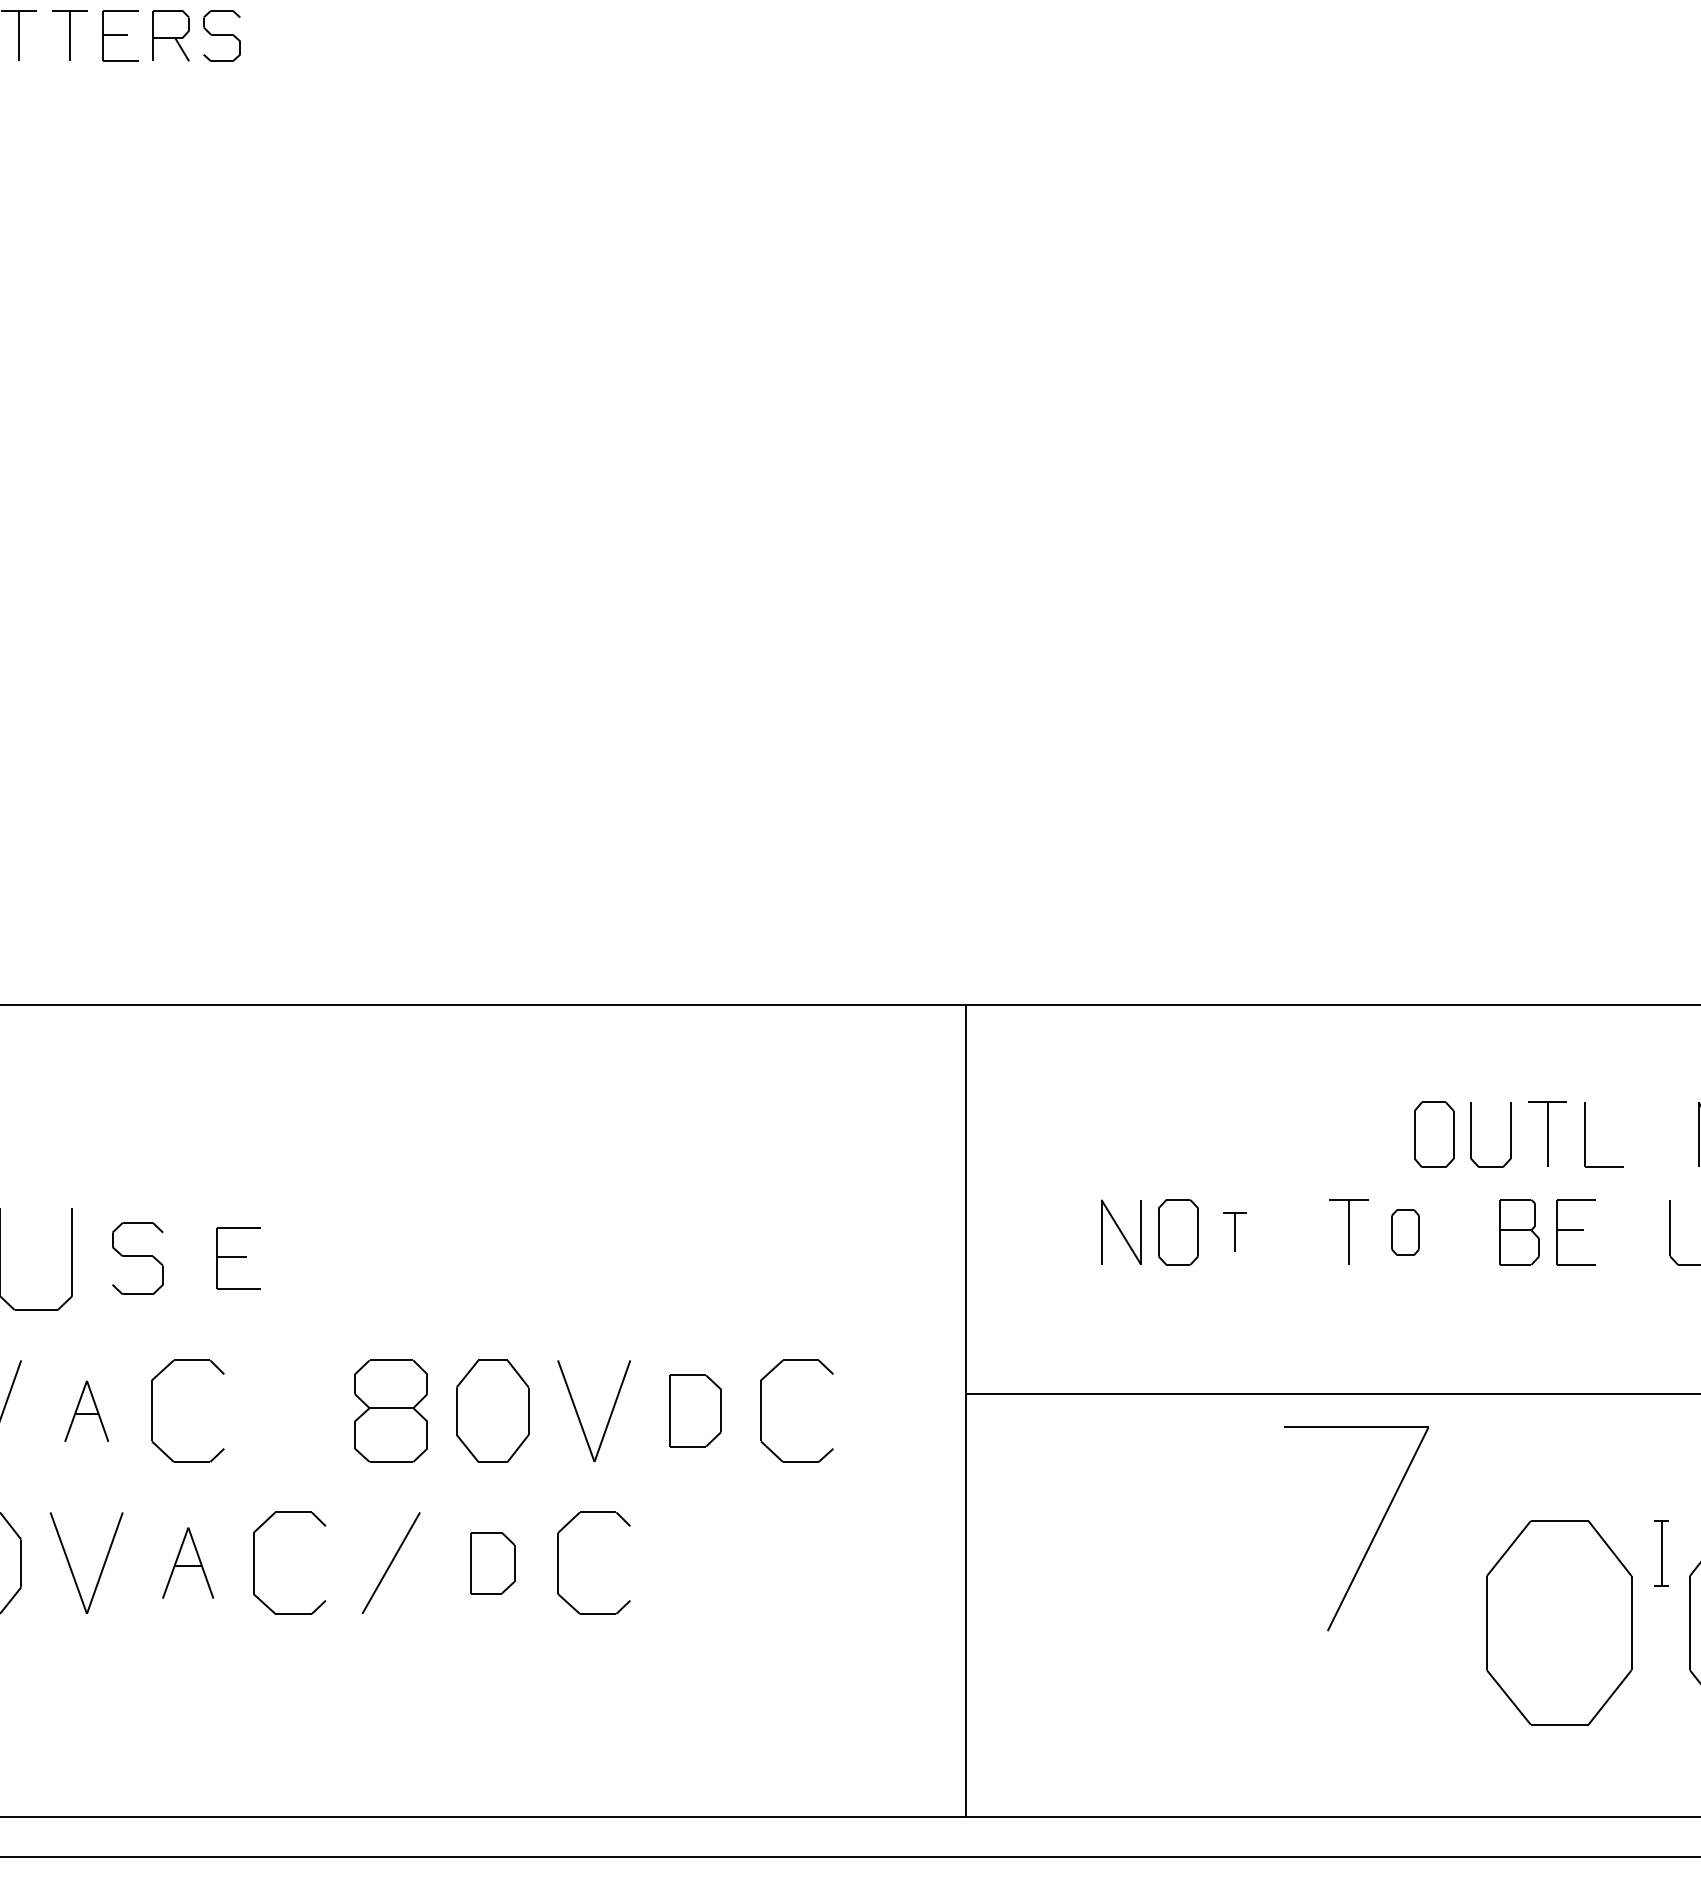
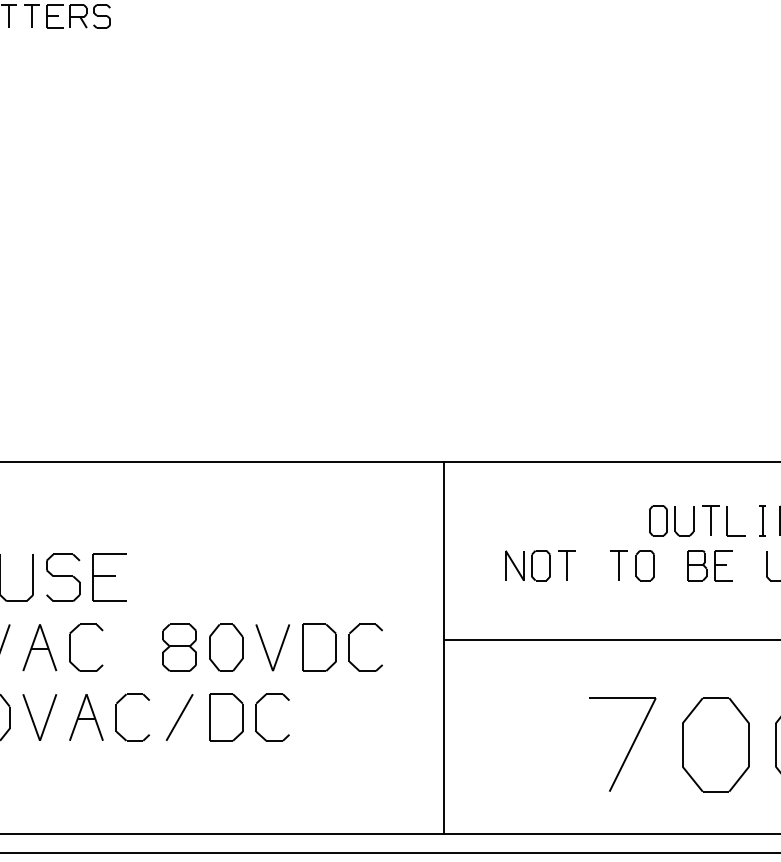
part: (1233, 1231) -> (566, 565), size x1.67
part: (1403, 1231) -> (644, 565), size x1.43
part: (138, 1258) -> (63, 577), size x1.43
part: (238, 1258) -> (109, 577), size x1.67
part: (85, 1410) -> (39, 647), size x1.67
part: (695, 1410) -> (319, 647), size x1.43
part: (1371, 1536) -> (629, 748), moved
part: (1660, 1552) -> (762, 520), moved
part: (188, 1563) -> (86, 717), size x1.43
part: (493, 1563) -> (226, 717), size x1.67

